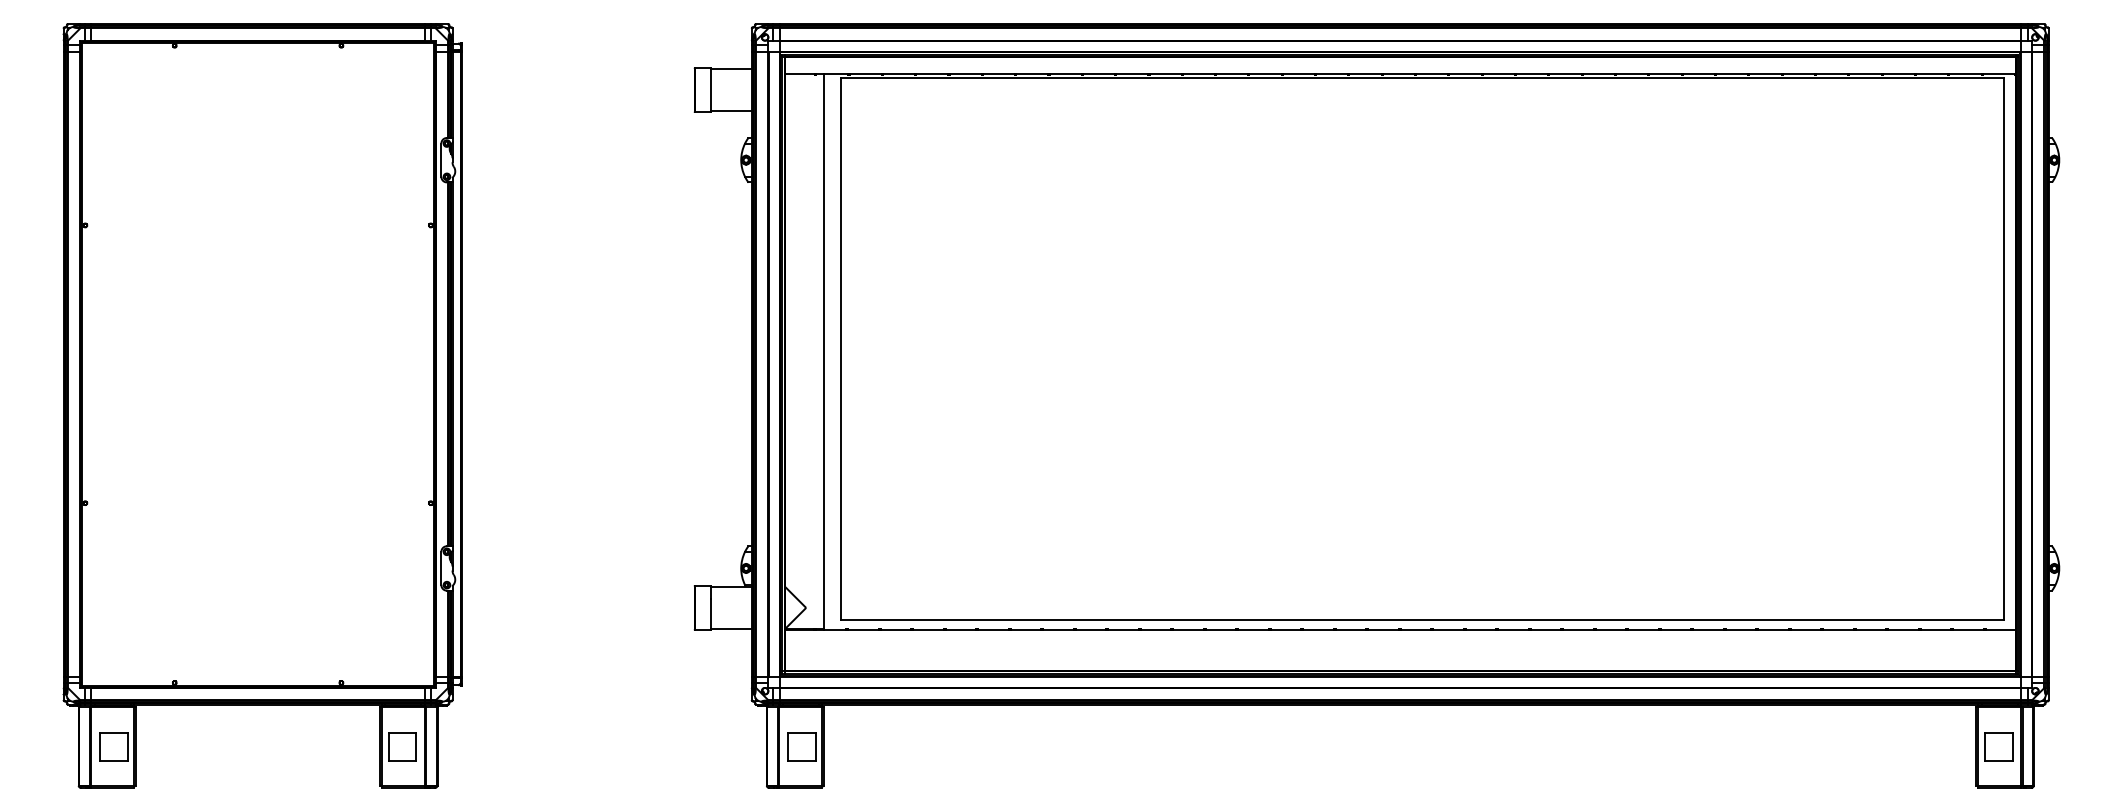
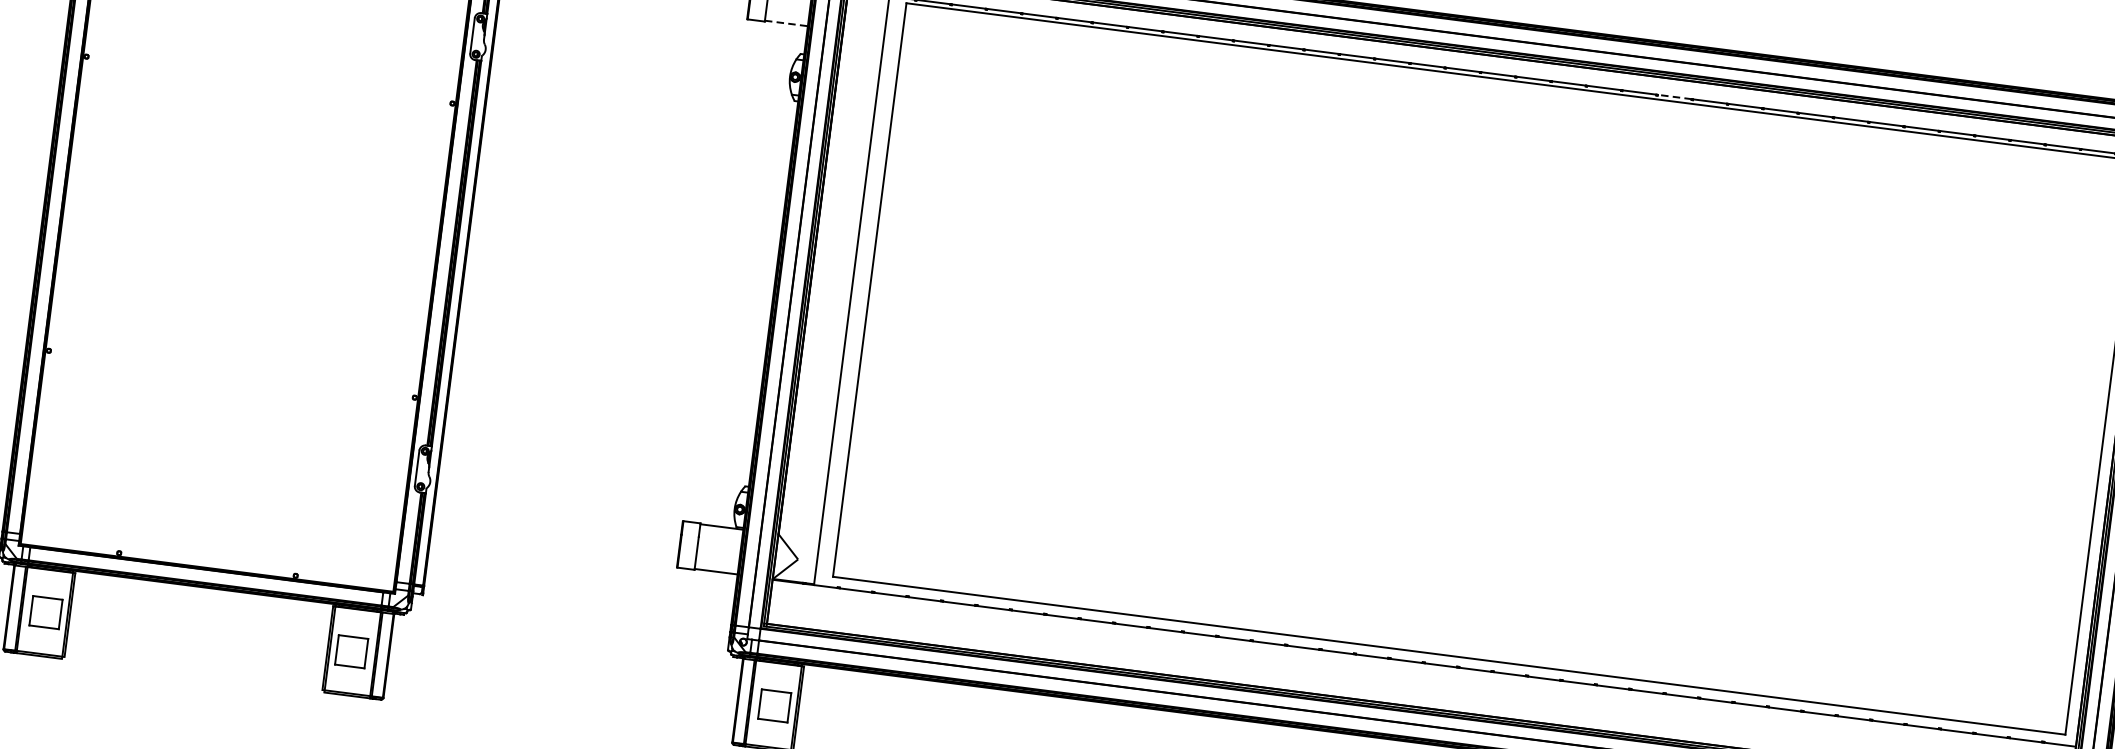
line: (1565, 73) -> (1674, 96), solid -> dashed
line: (732, 111) -> (787, 23), solid -> dashed

